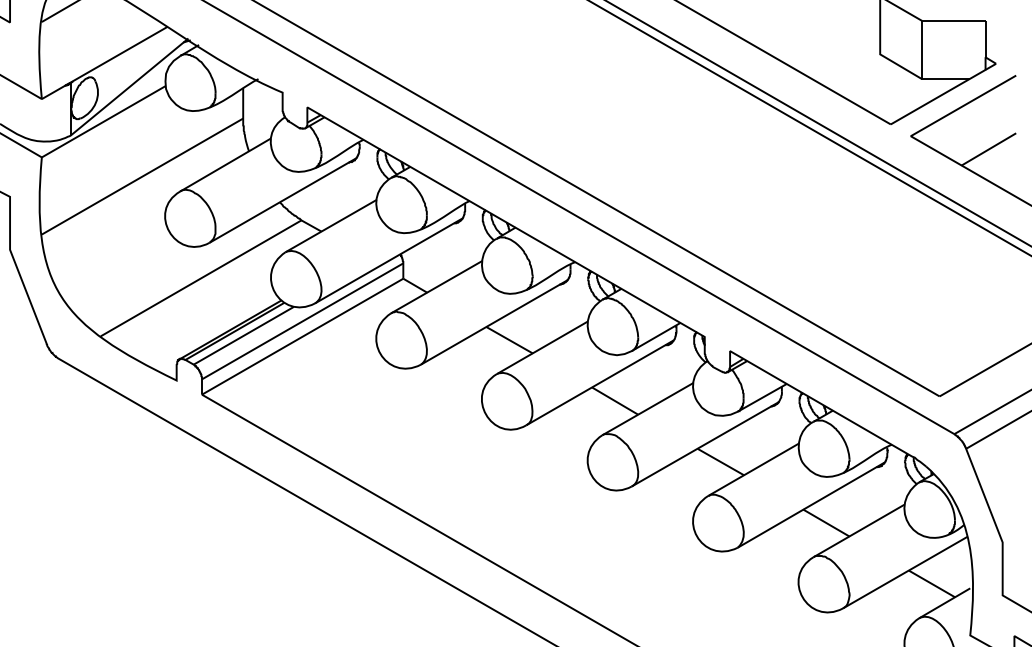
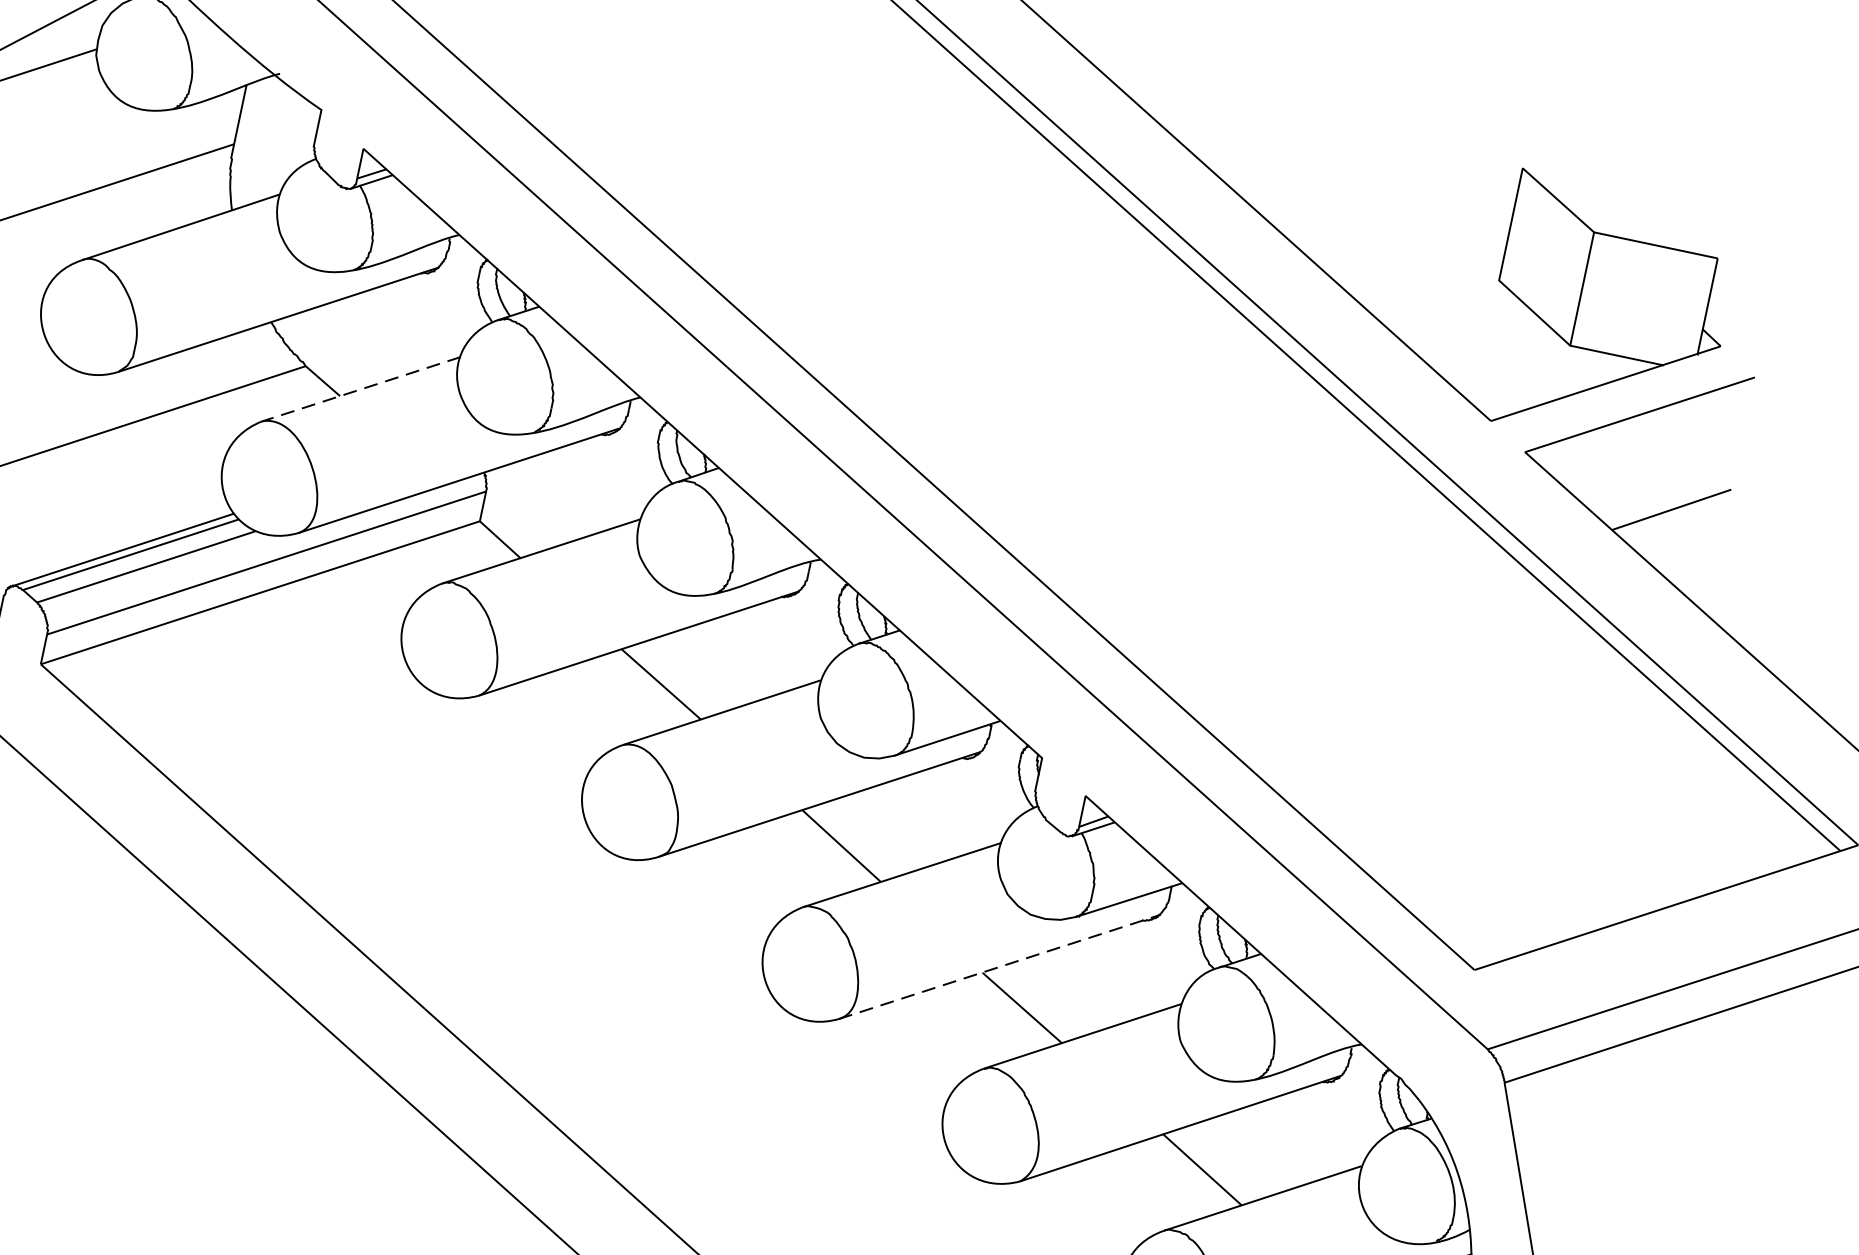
line: (331, 226) -> (361, 390), solid -> dashed
line: (706, 443) -> (1001, 965), solid -> dashed

